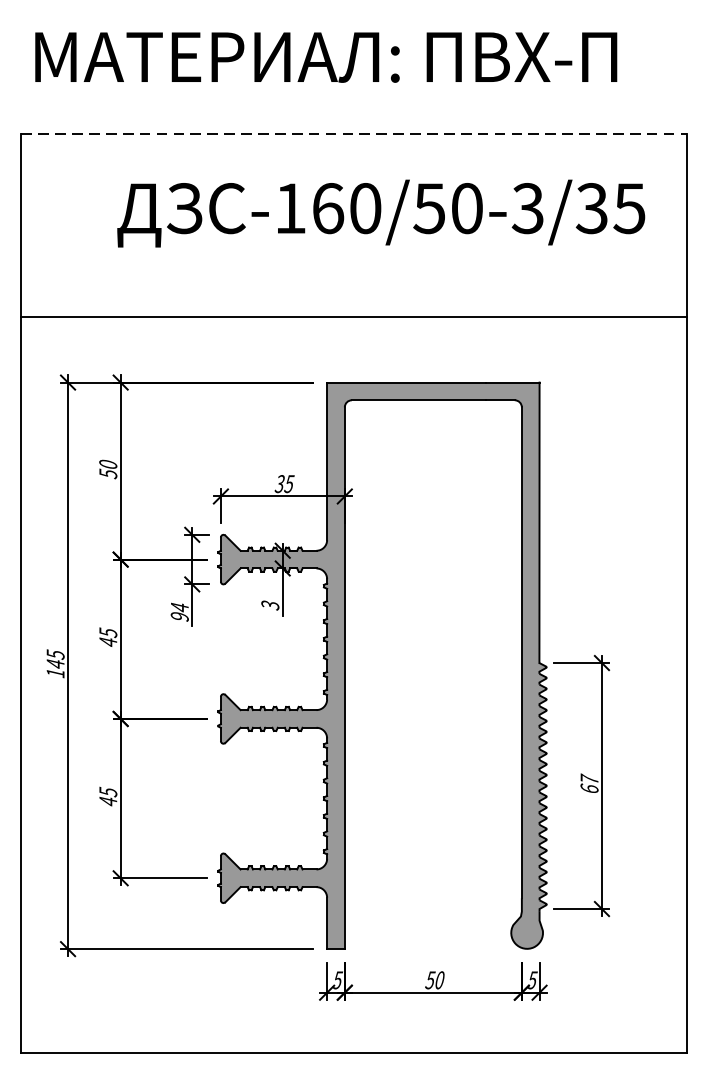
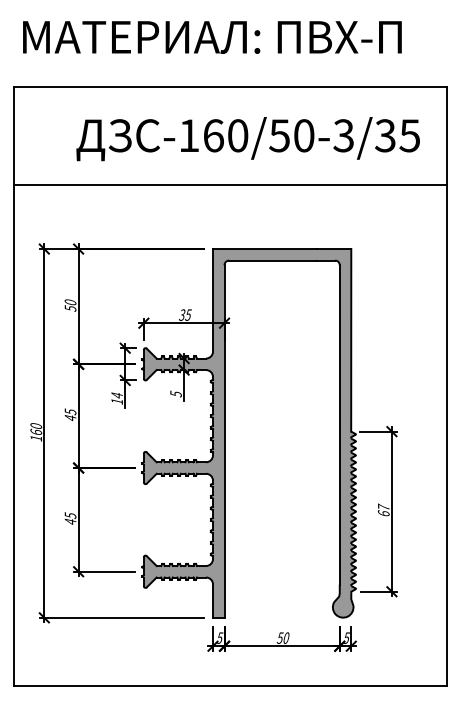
line: (355, 134) -> (231, 87), dashed -> solid
line: (354, 317) -> (230, 184), moved
text: (267, 602) -> (174, 392), 3 -> 5
text: (178, 616) -> (116, 401), 94 -> 14
text: (55, 658) -> (36, 428), 145 -> 160

